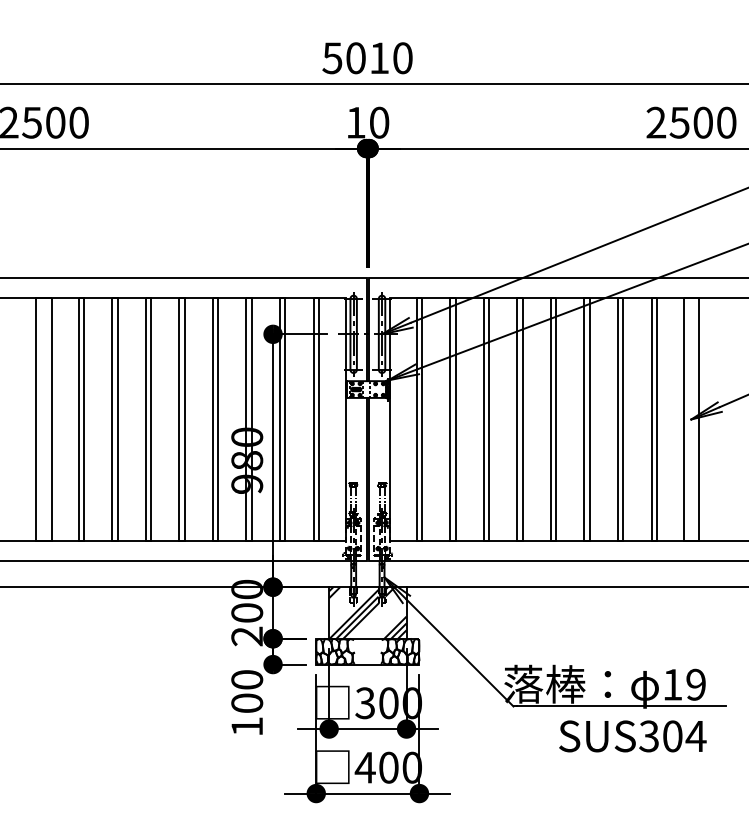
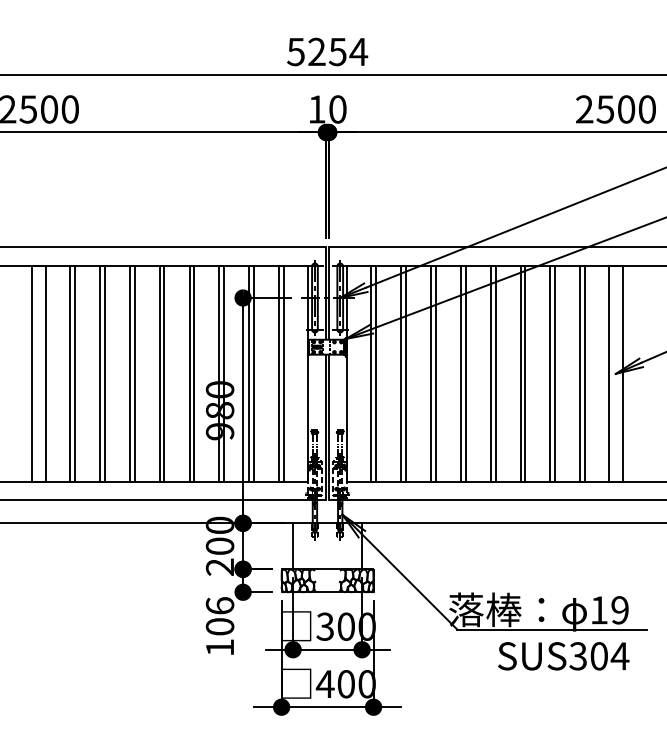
text: (380, 57) -> (338, 51), 5010 -> 5254
hatch: (367, 613) -> (327, 546), removed
text: (246, 679) -> (219, 605), 100 -> 106

